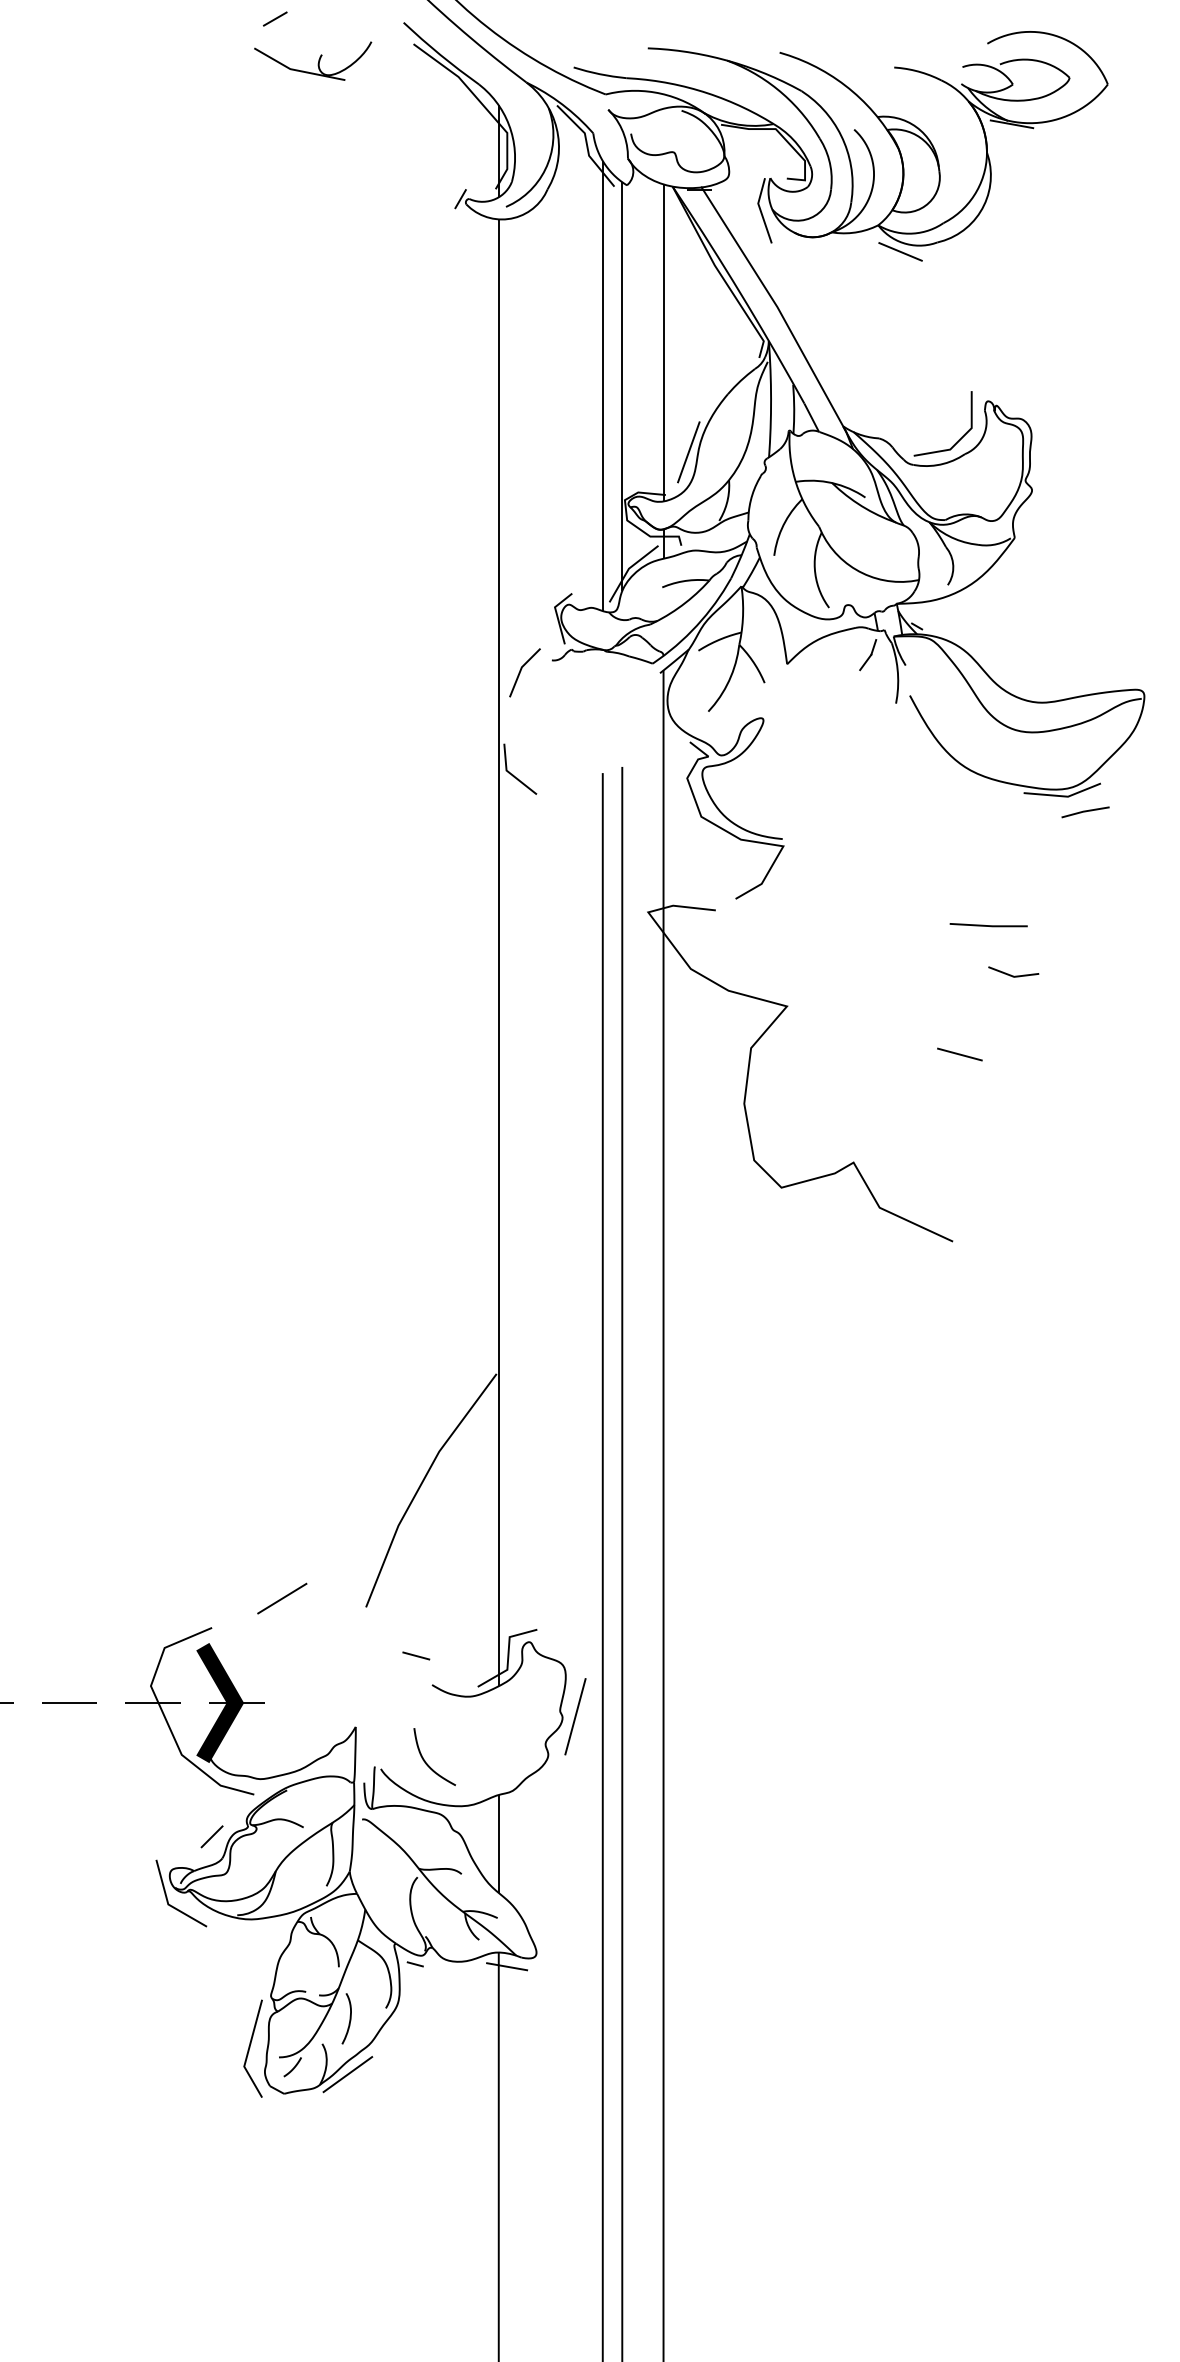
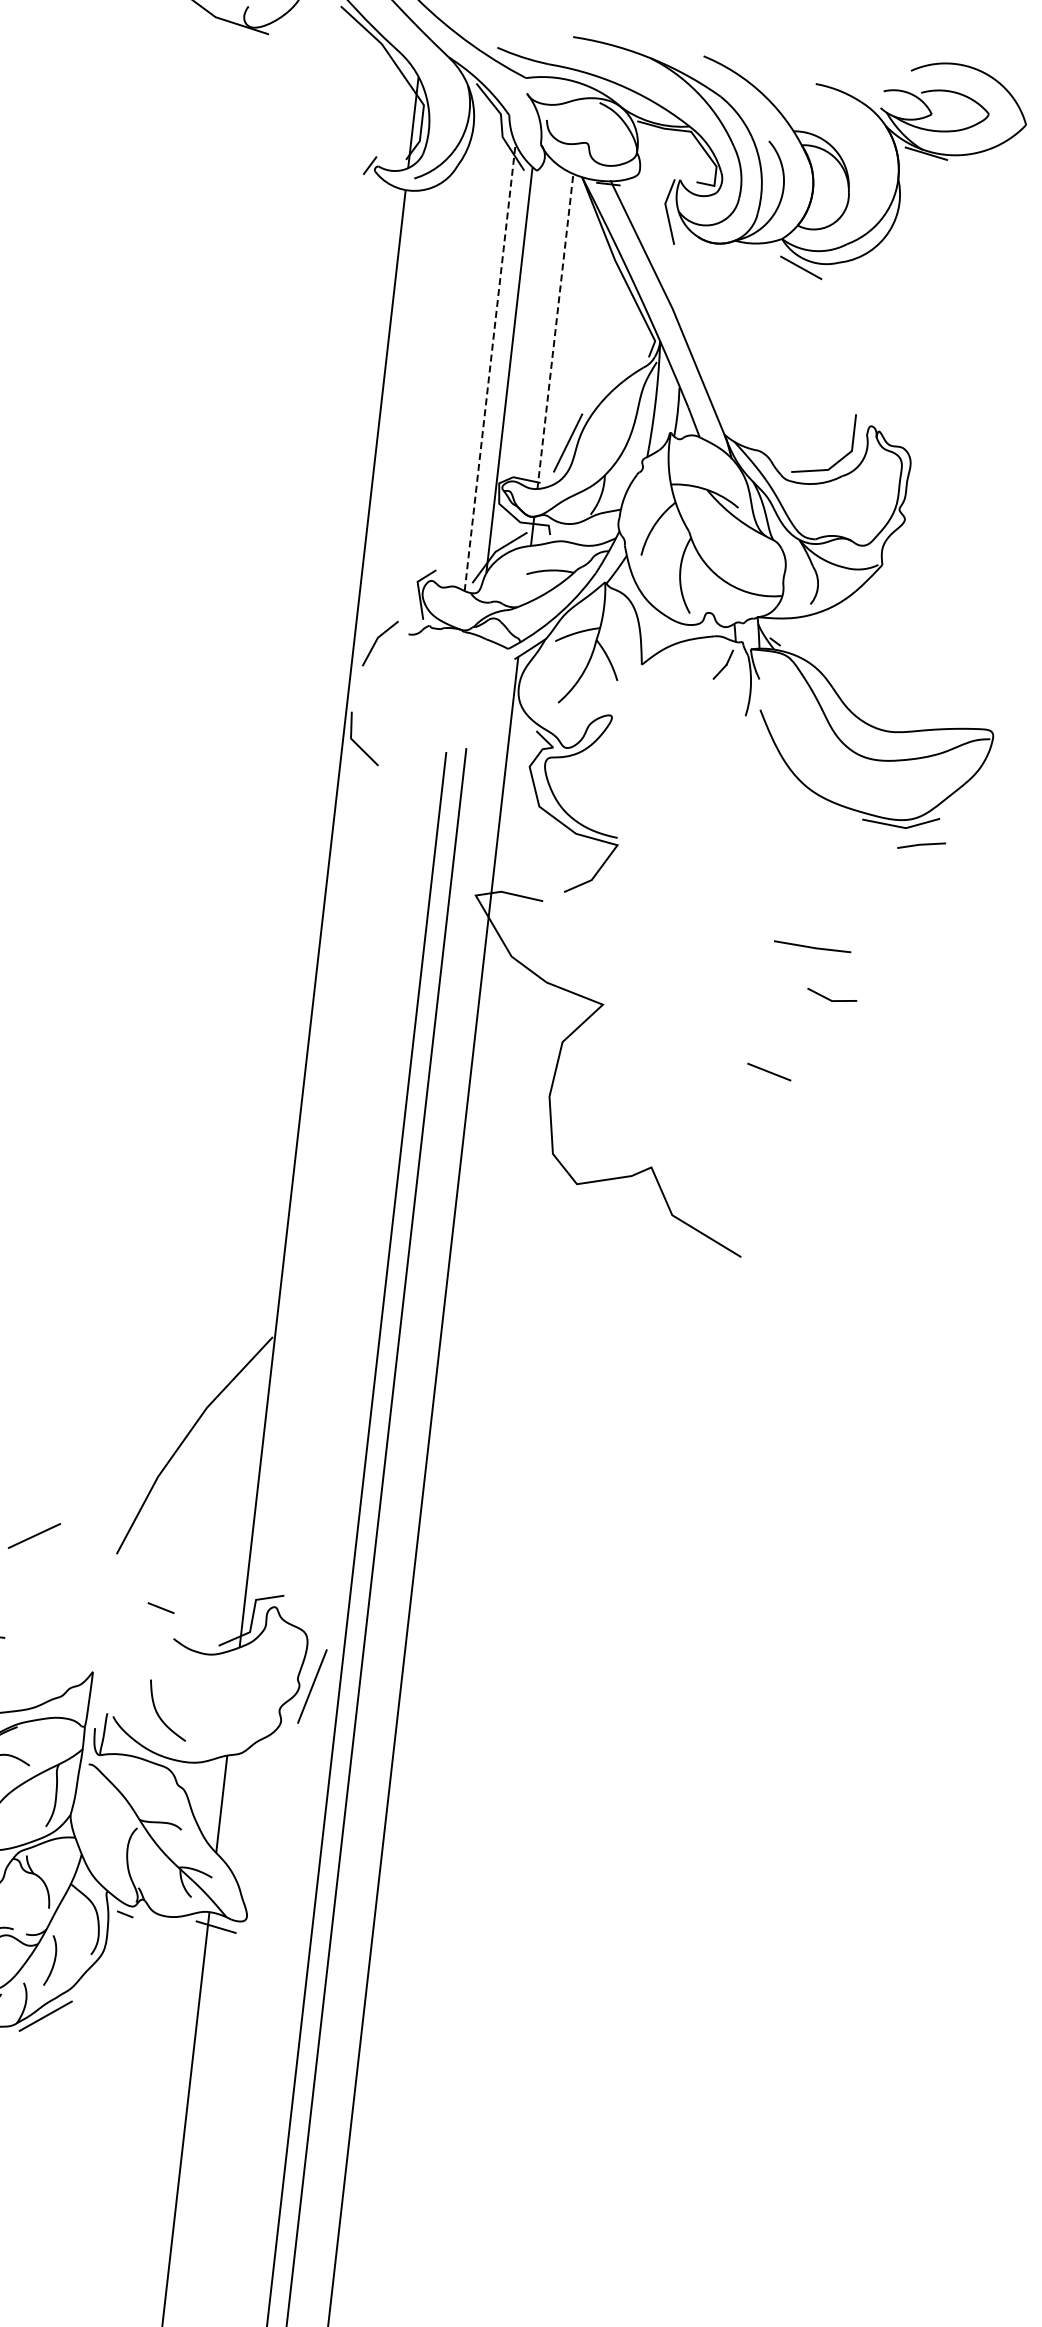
line: (663, 342) -> (555, 331), solid -> dashed
line: (602, 385) -> (489, 366), solid -> dashed

